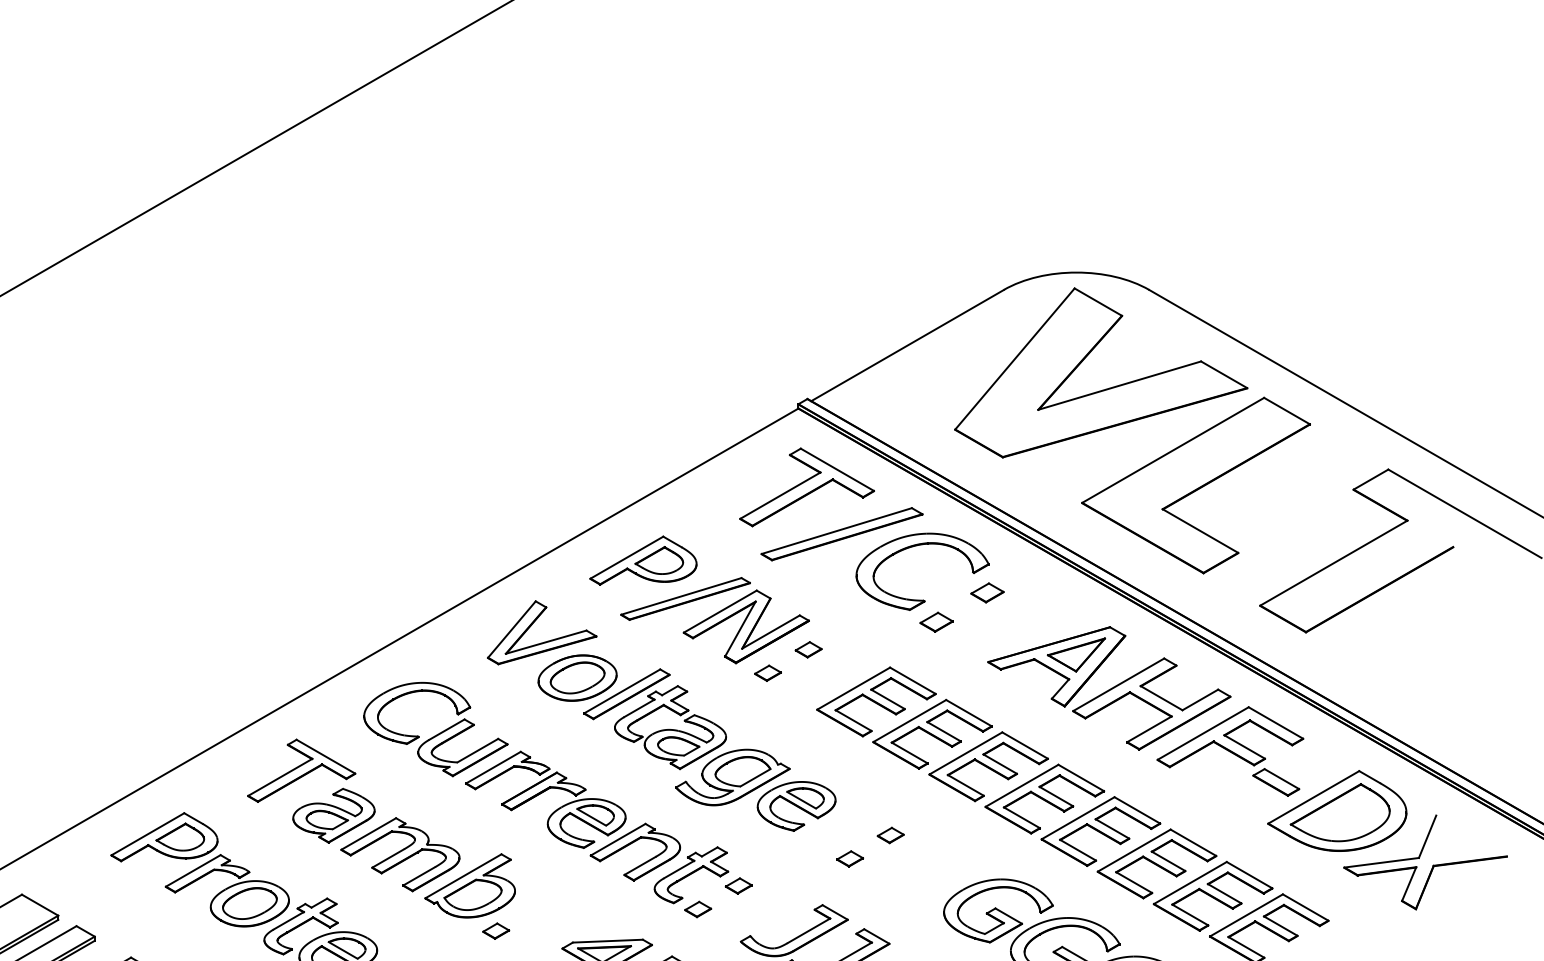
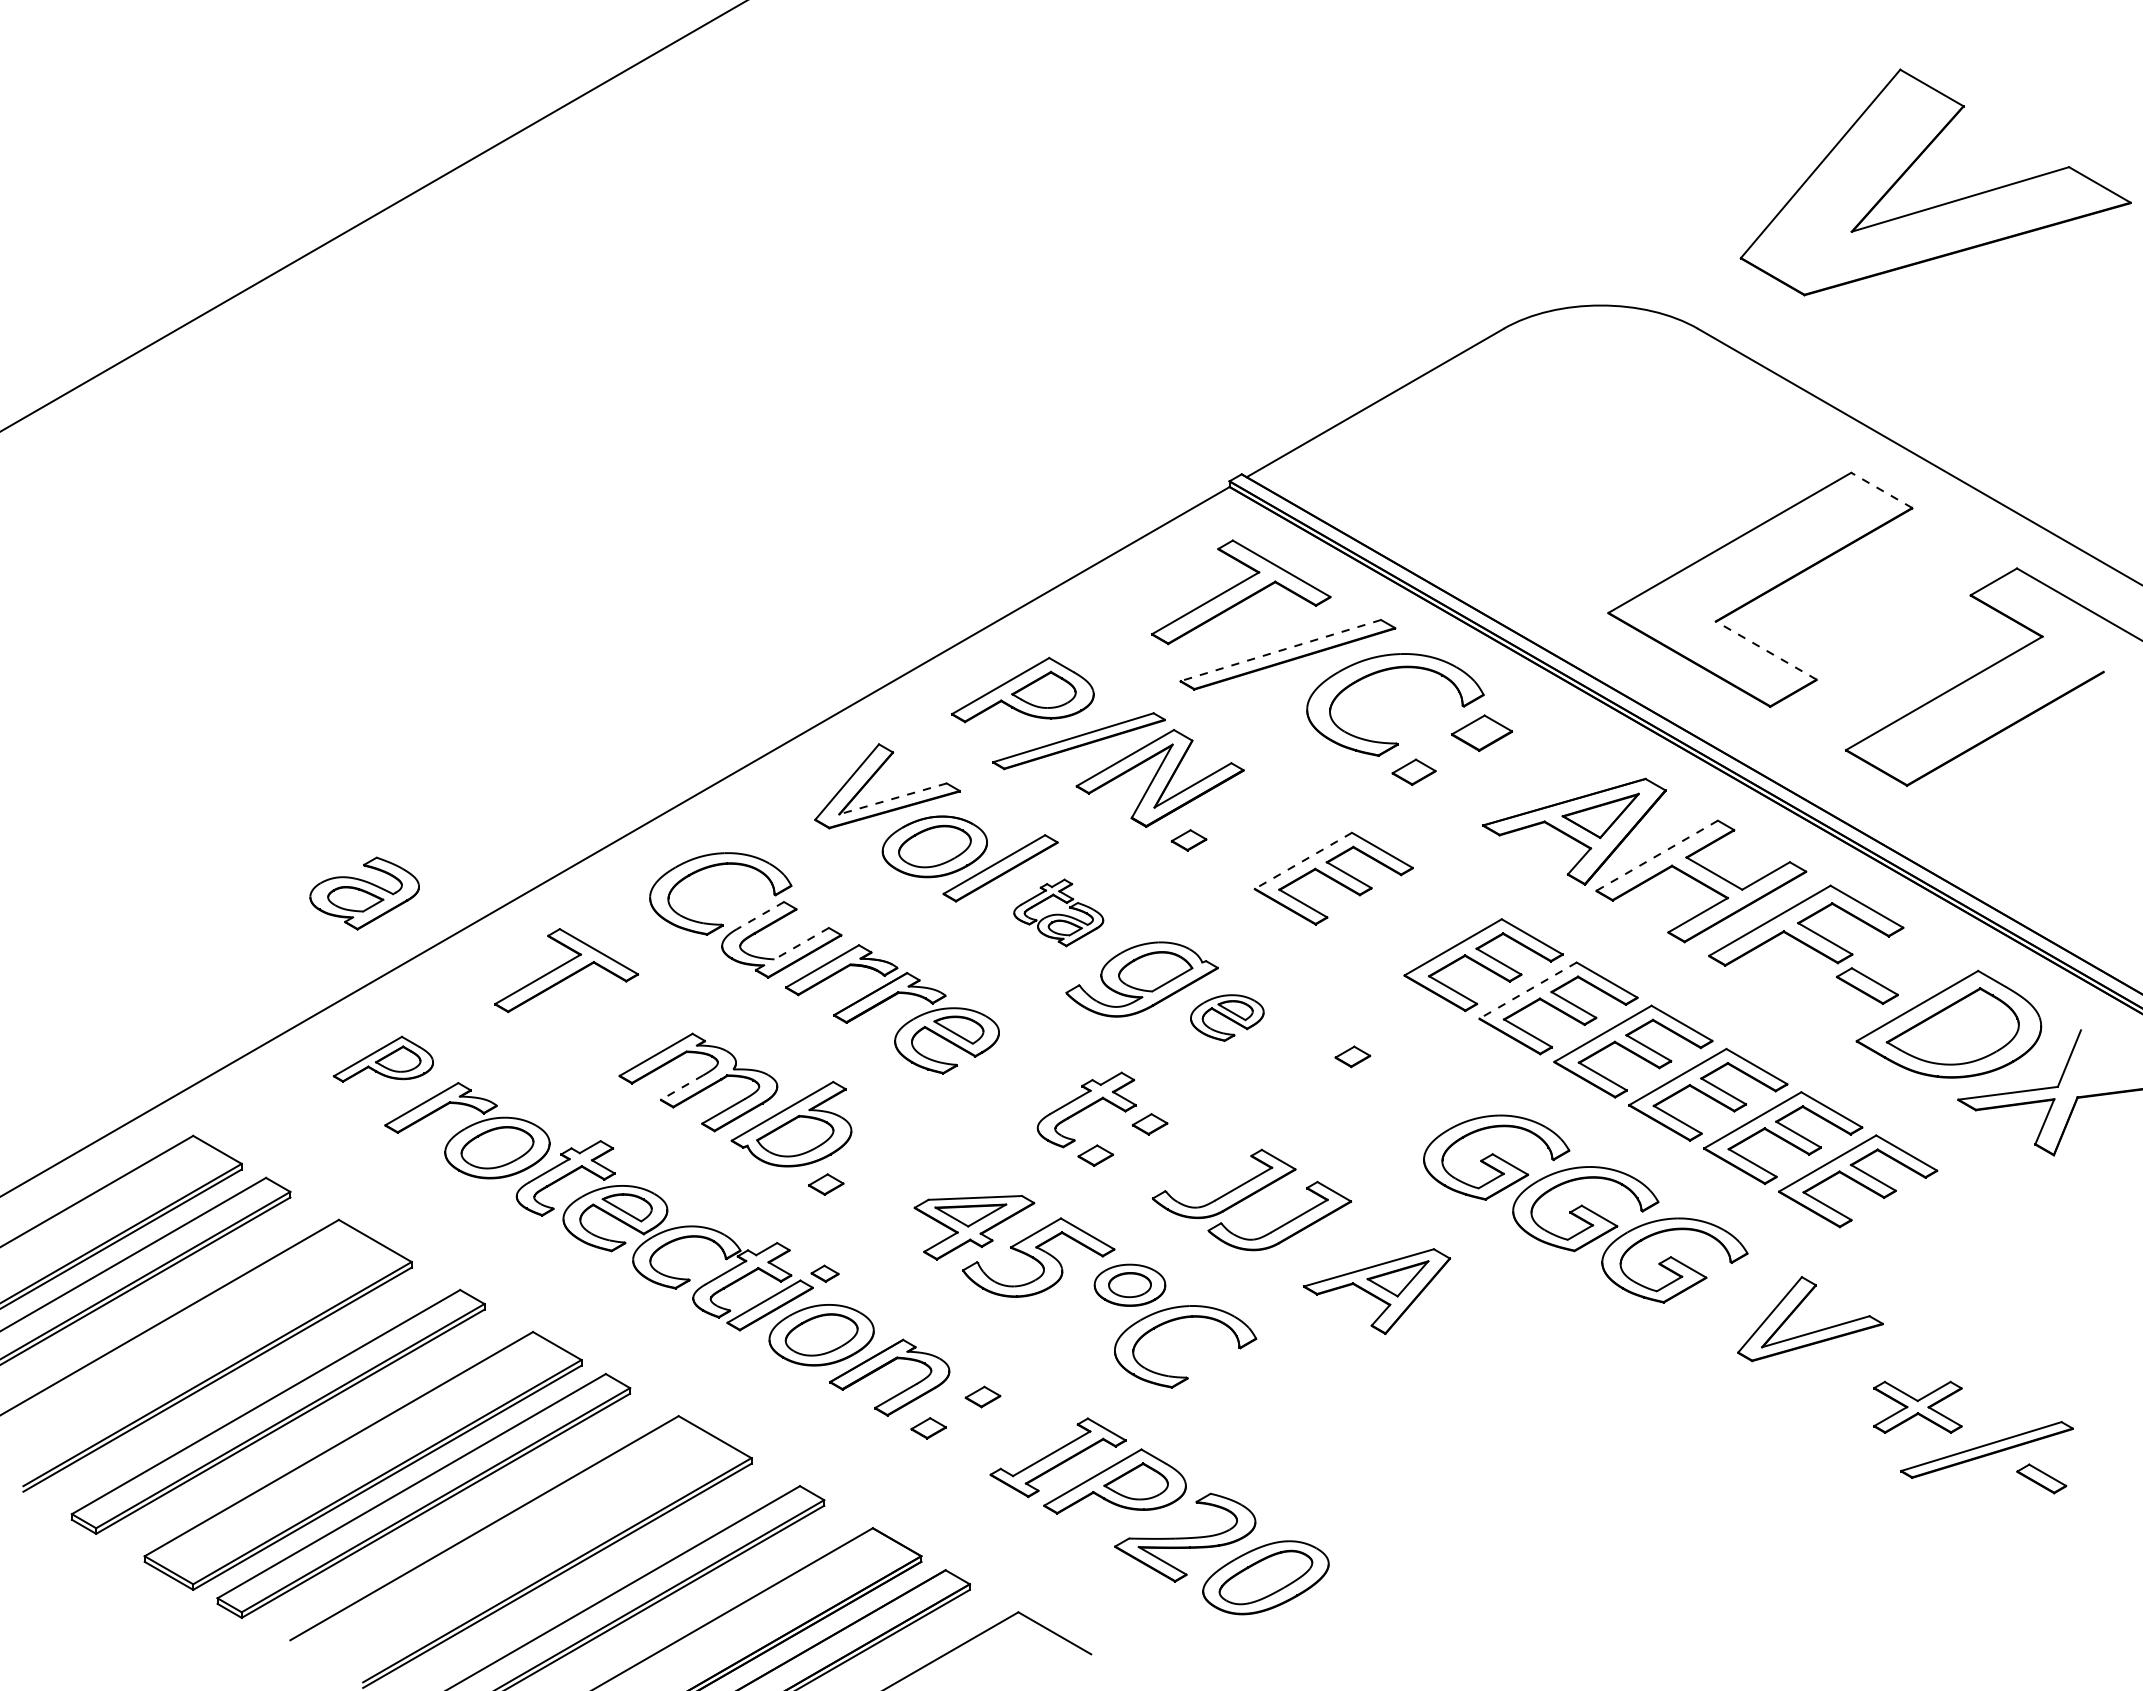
part: (1106, 388) -> (1942, 203), moved
line: (1286, 411) -> (1881, 490), solid -> dashed
line: (836, 531) -> (1280, 650), solid -> dashed
line: (1199, 531) -> (1765, 650), solid -> dashed
part: (987, 592) -> (1481, 732), size x1.4
line: (545, 641) -> (892, 798), solid -> dashed
part: (808, 649) -> (1243, 808), removed
line: (1118, 684) -> (1656, 855), solid -> dashed
line: (853, 689) -> (1303, 861), solid -> dashed
part: (670, 727) -> (1058, 912), size x0.6
line: (446, 729) -> (759, 915), solid -> dashed
part: (932, 734) -> (1408, 921), removed
line: (477, 750) -> (801, 943), solid -> dashed
line: (1021, 785) -> (1527, 990), solid -> dashed
part: (796, 805) -> (1227, 1017), size x0.7
part: (333, 815) -> (364, 893), moved
part: (164, 837) -> (383, 1059), size x0.7
part: (631, 844) -> (1006, 1068), removed
line: (387, 858) -> (681, 1087), solid -> dashed
part: (850, 859) -> (1298, 1088), removed

